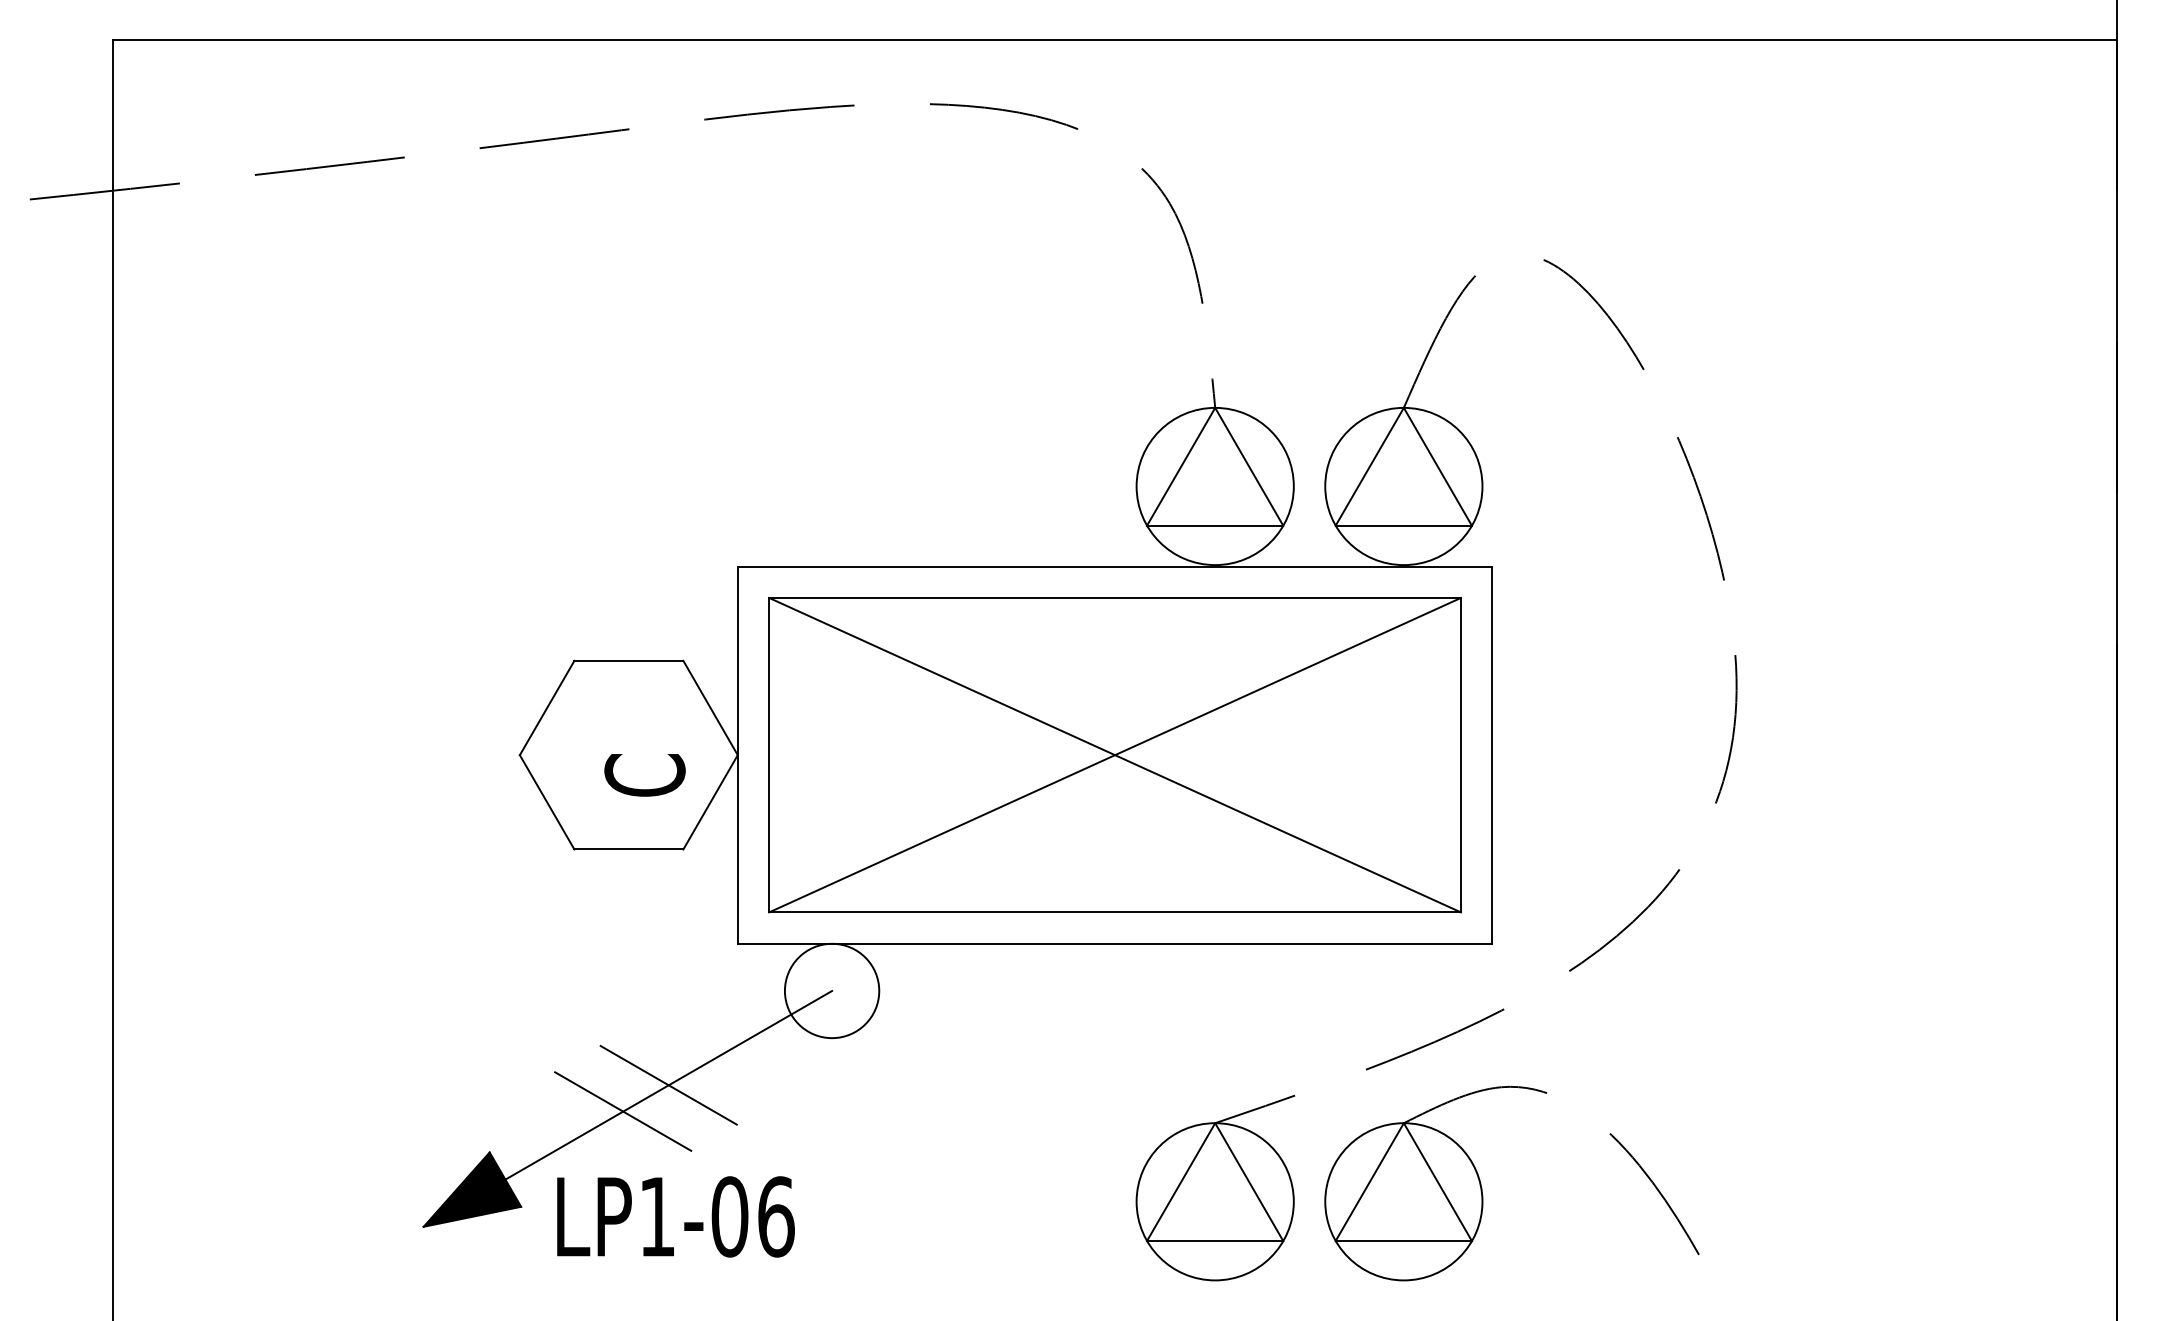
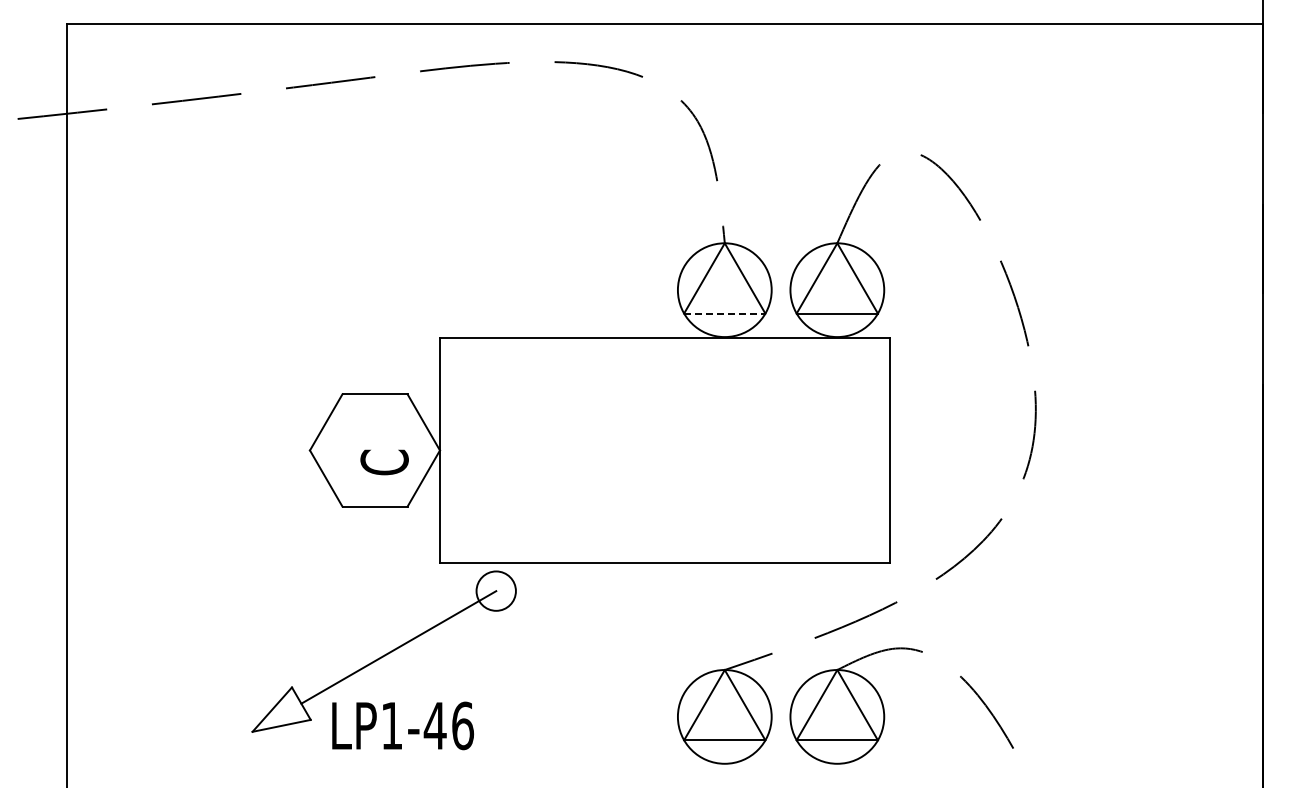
line: (1214, 525) -> (724, 313), solid -> dashed
part: (1114, 755) -> (664, 450), removed
circle: (832, 991) -> (496, 591), size x0.7
line: (668, 1083) -> (398, 646), removed
line: (622, 1110) -> (371, 662), removed
fill: (472, 1189) -> (281, 709), removed
text: (728, 1216) -> (434, 725), LP1-06 -> LP1-46

